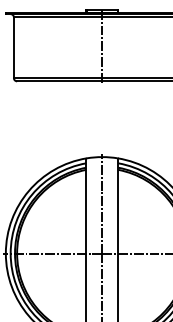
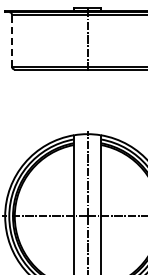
line: (14, 47) -> (12, 40), solid -> dashed

